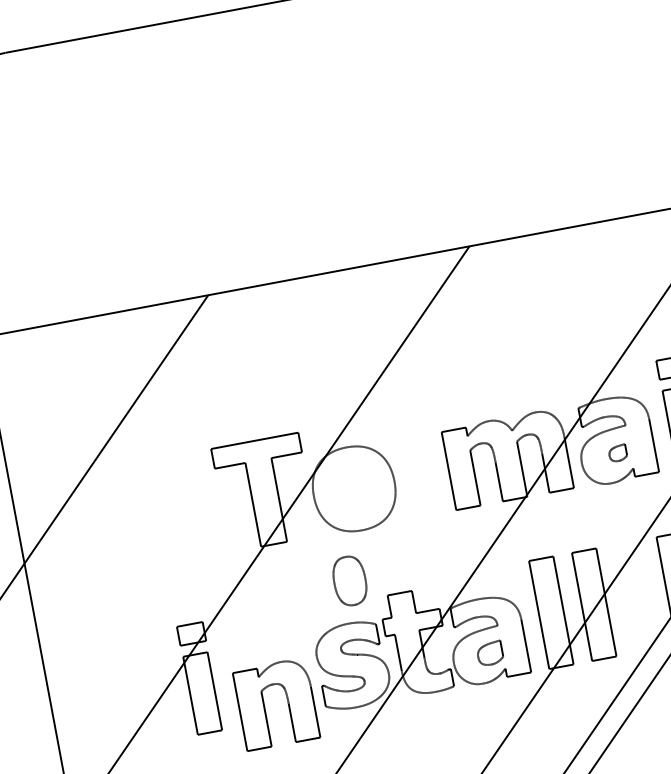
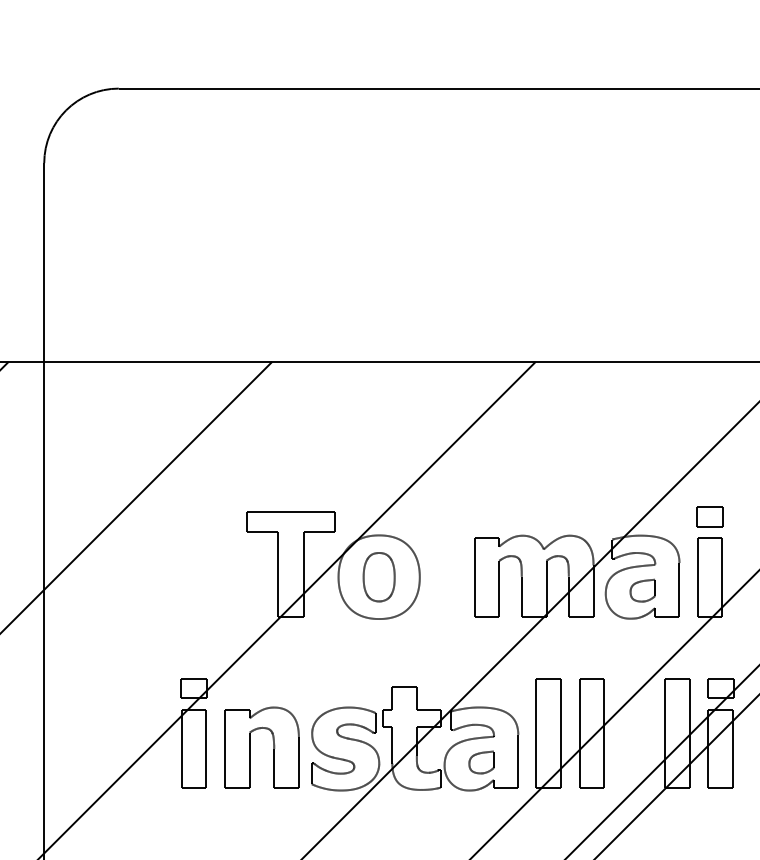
part: (617, 453) -> (642, 590), size x1.43
part: (349, 581) -> (378, 577), moved
part: (264, 705) -> (250, 747), moved

